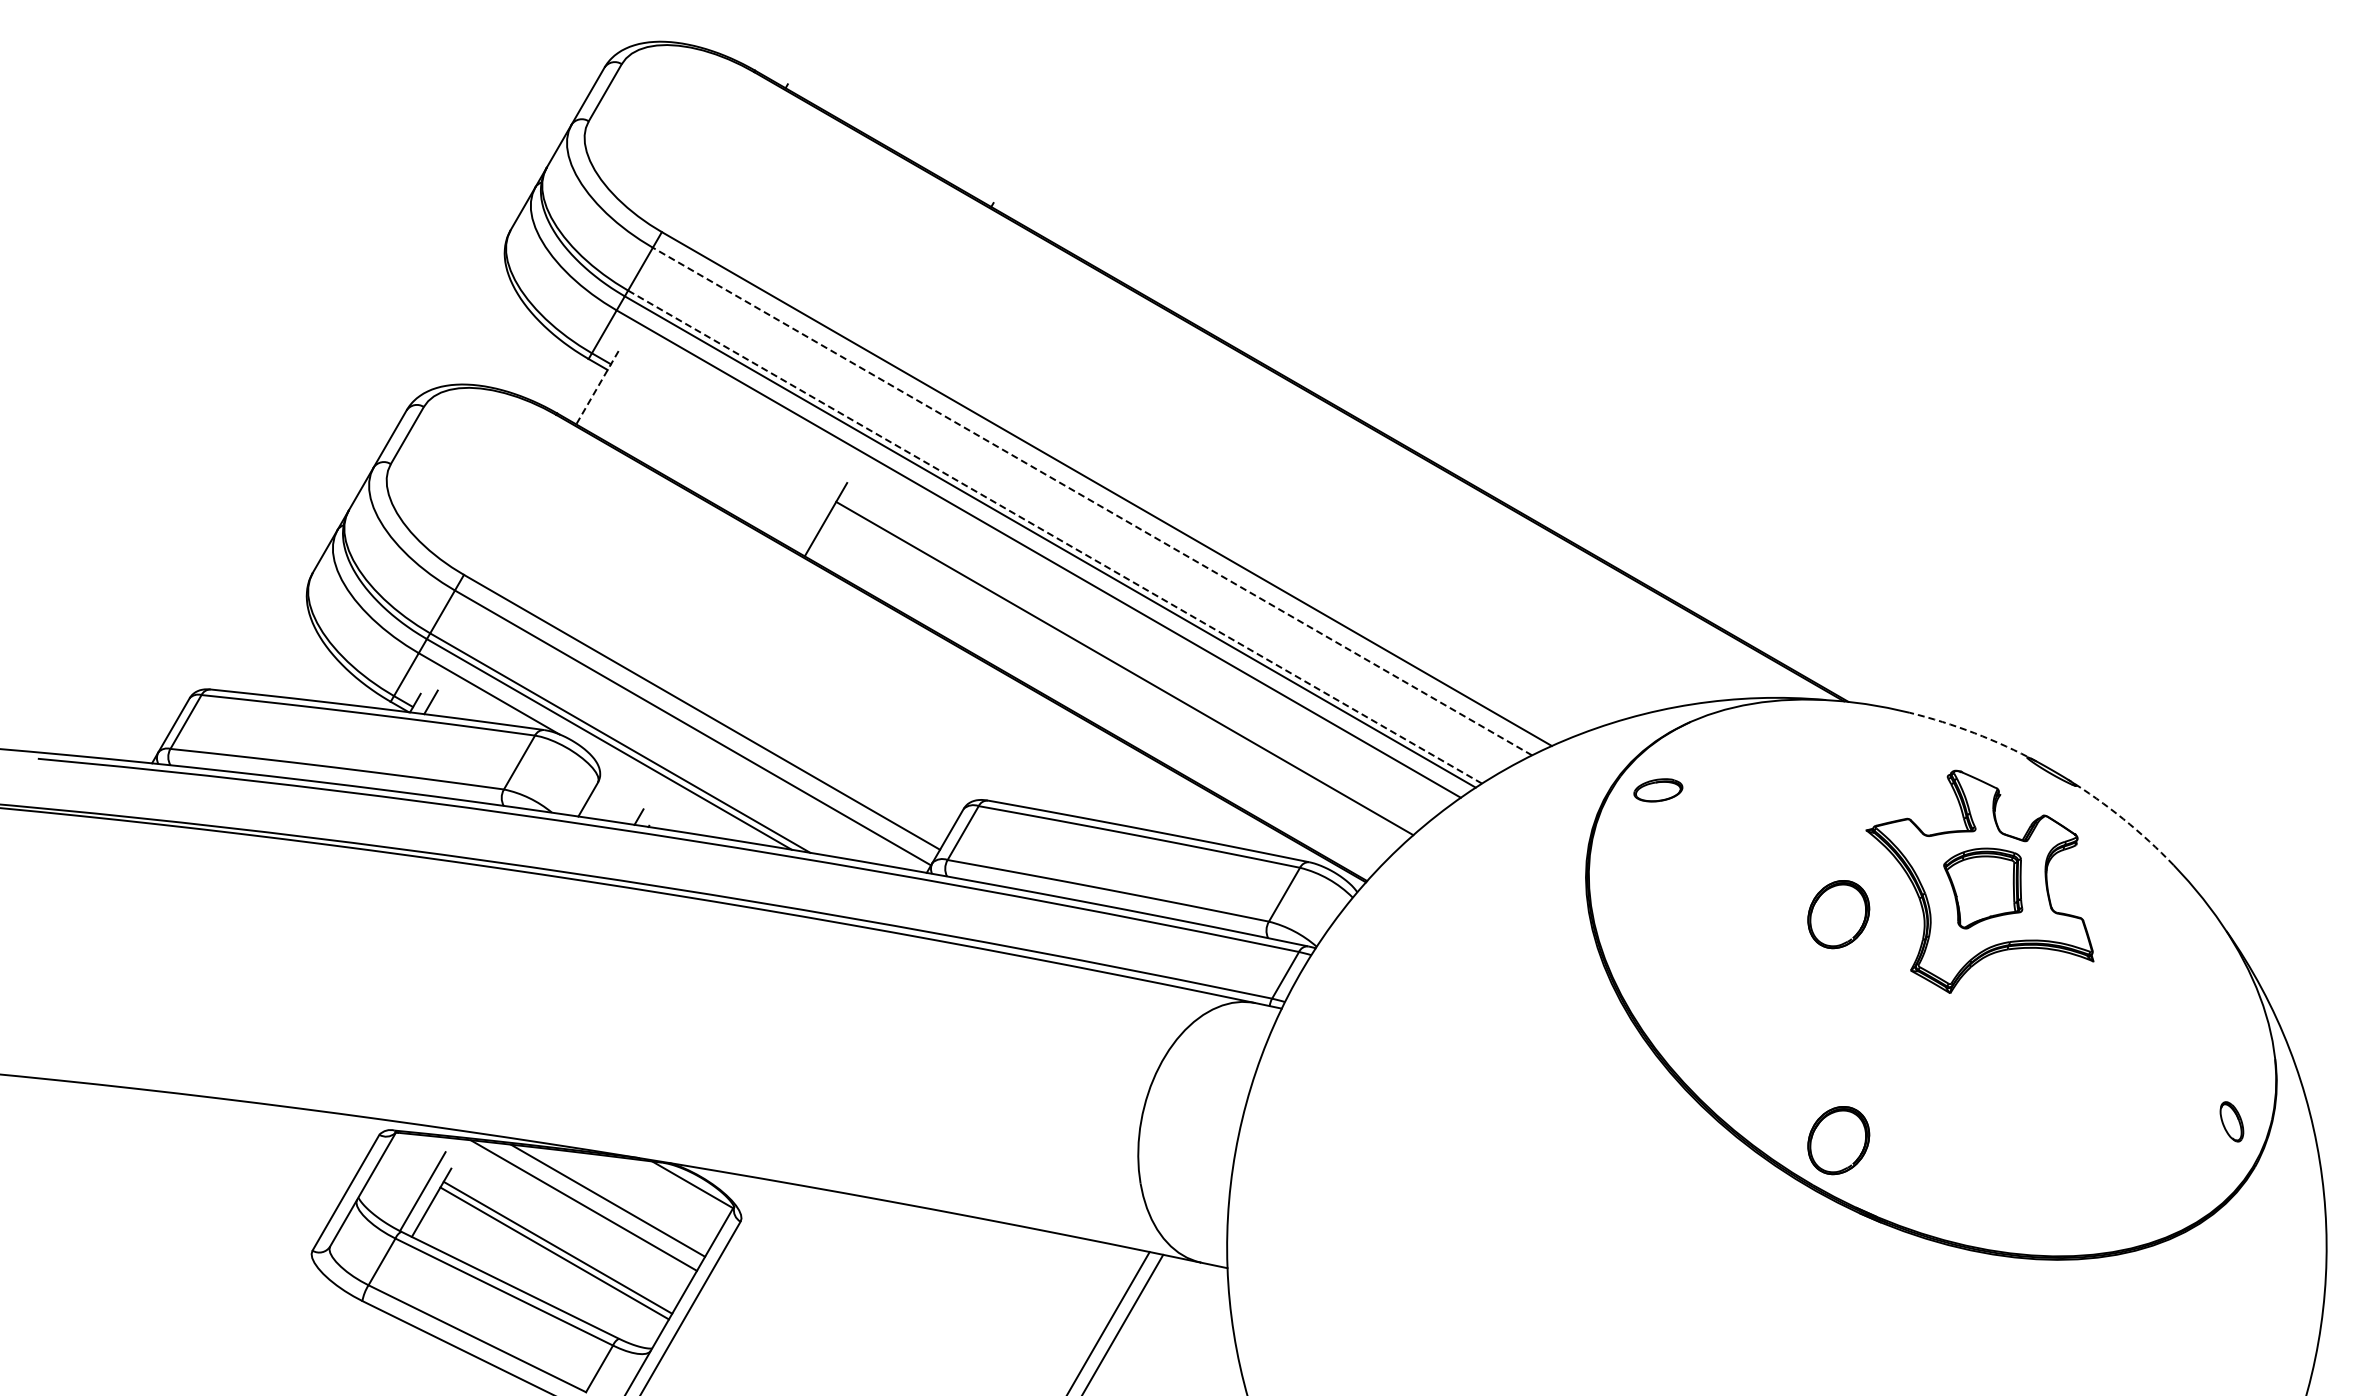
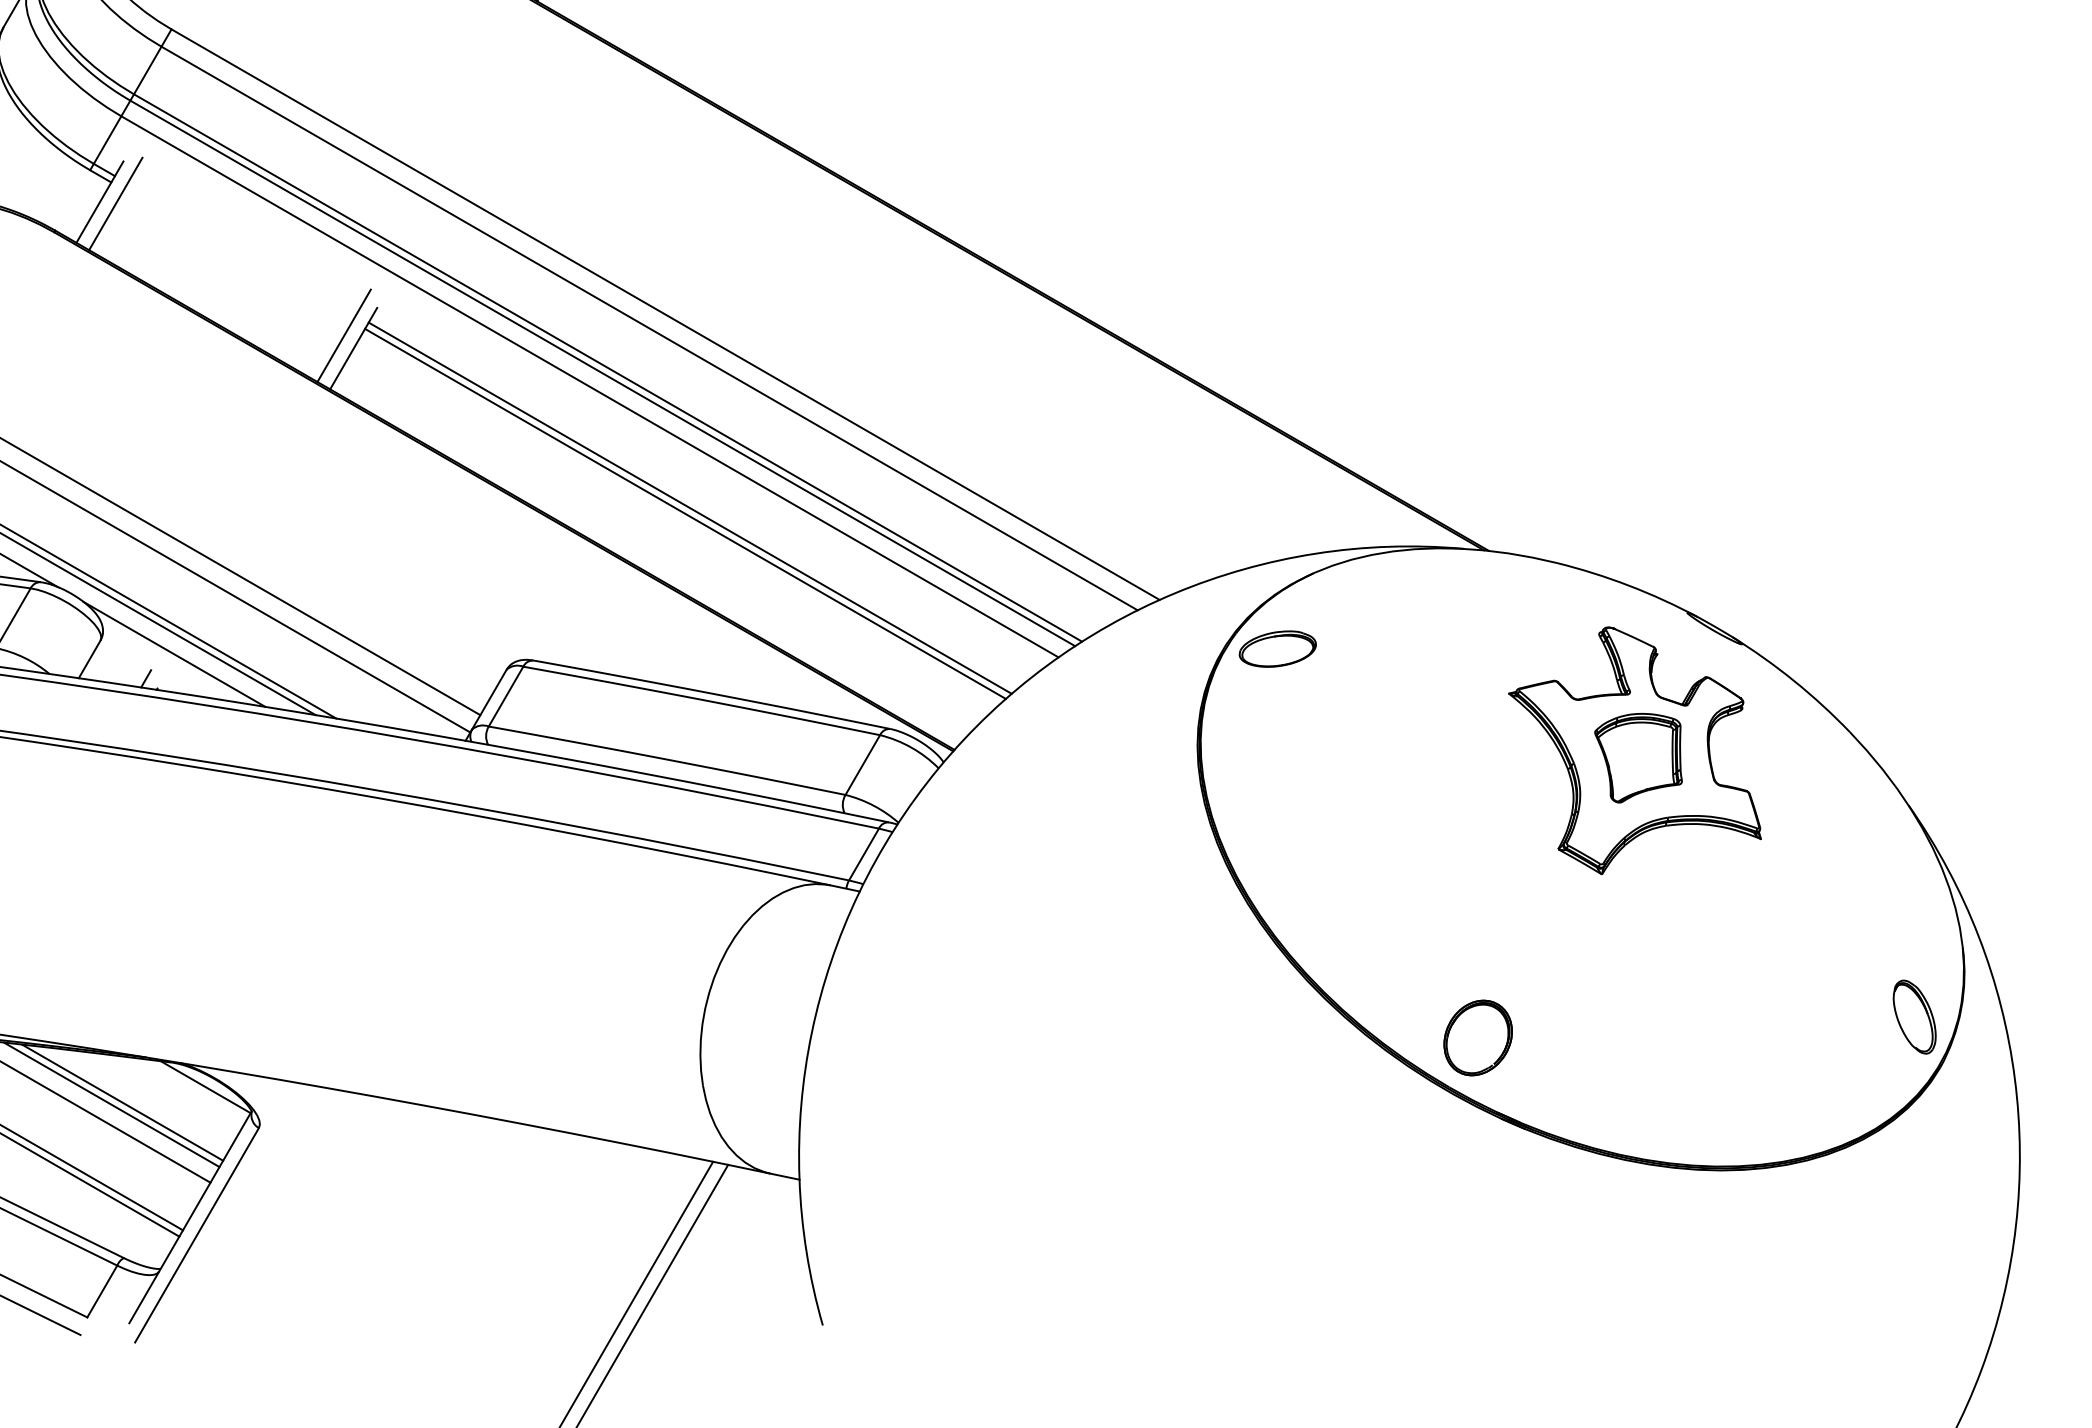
line: (597, 388) -> (100, 202), dashed -> solid
line: (611, 389) -> (115, 204), added
line: (1092, 501) -> (649, 328), dashed -> solid
line: (817, 507) -> (344, 335), added
line: (1055, 537) -> (608, 368), dashed -> solid
line: (1128, 663) -> (689, 508), added
arc: (1974, 733) -> (1628, 586), dashed -> solid
part: (1658, 790) -> (1278, 649), size x1.43
line: (664, 794) -> (174, 653), added
arc: (2123, 819) -> (1794, 681), dashed -> solid
part: (1838, 914) -> (1477, 787), removed
part: (2231, 1121) -> (1914, 1016), size x1.67
line: (617, 1198) -> (122, 1102), added

